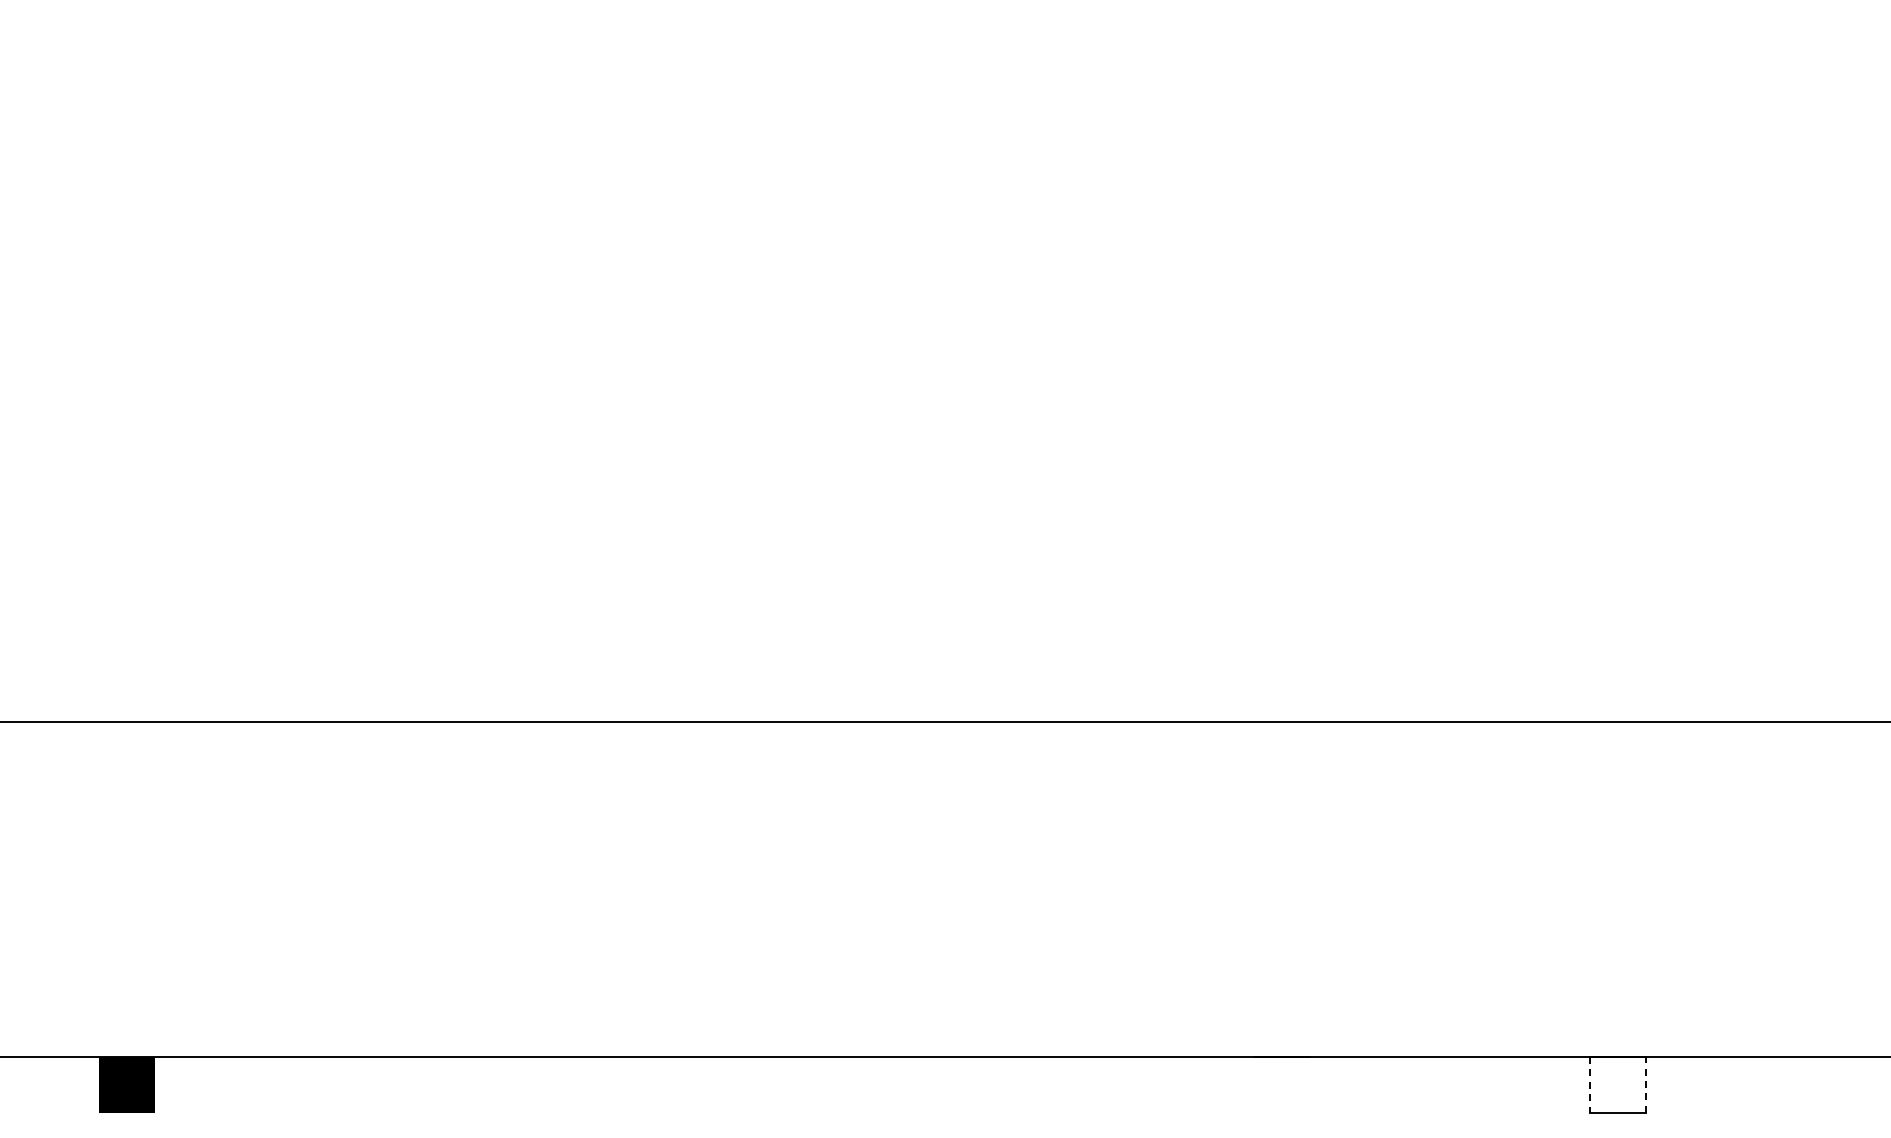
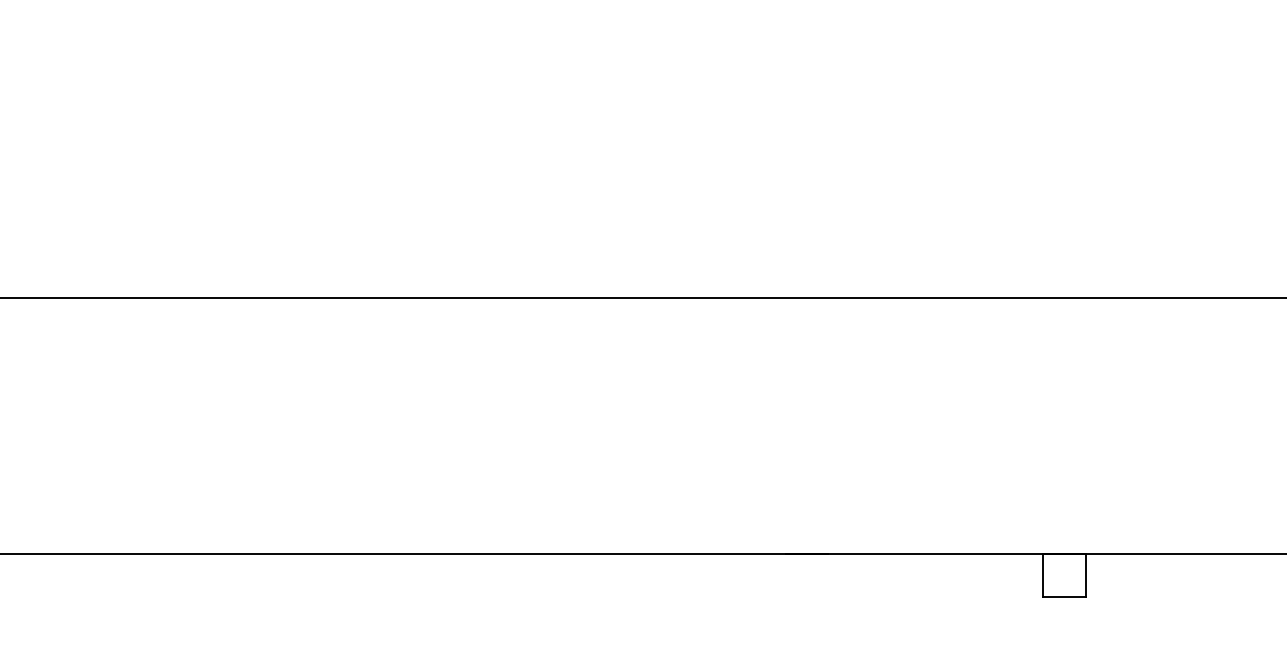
line: (1589, 1084) -> (1042, 575), dashed -> solid
line: (1645, 1084) -> (1085, 575), dashed -> solid

